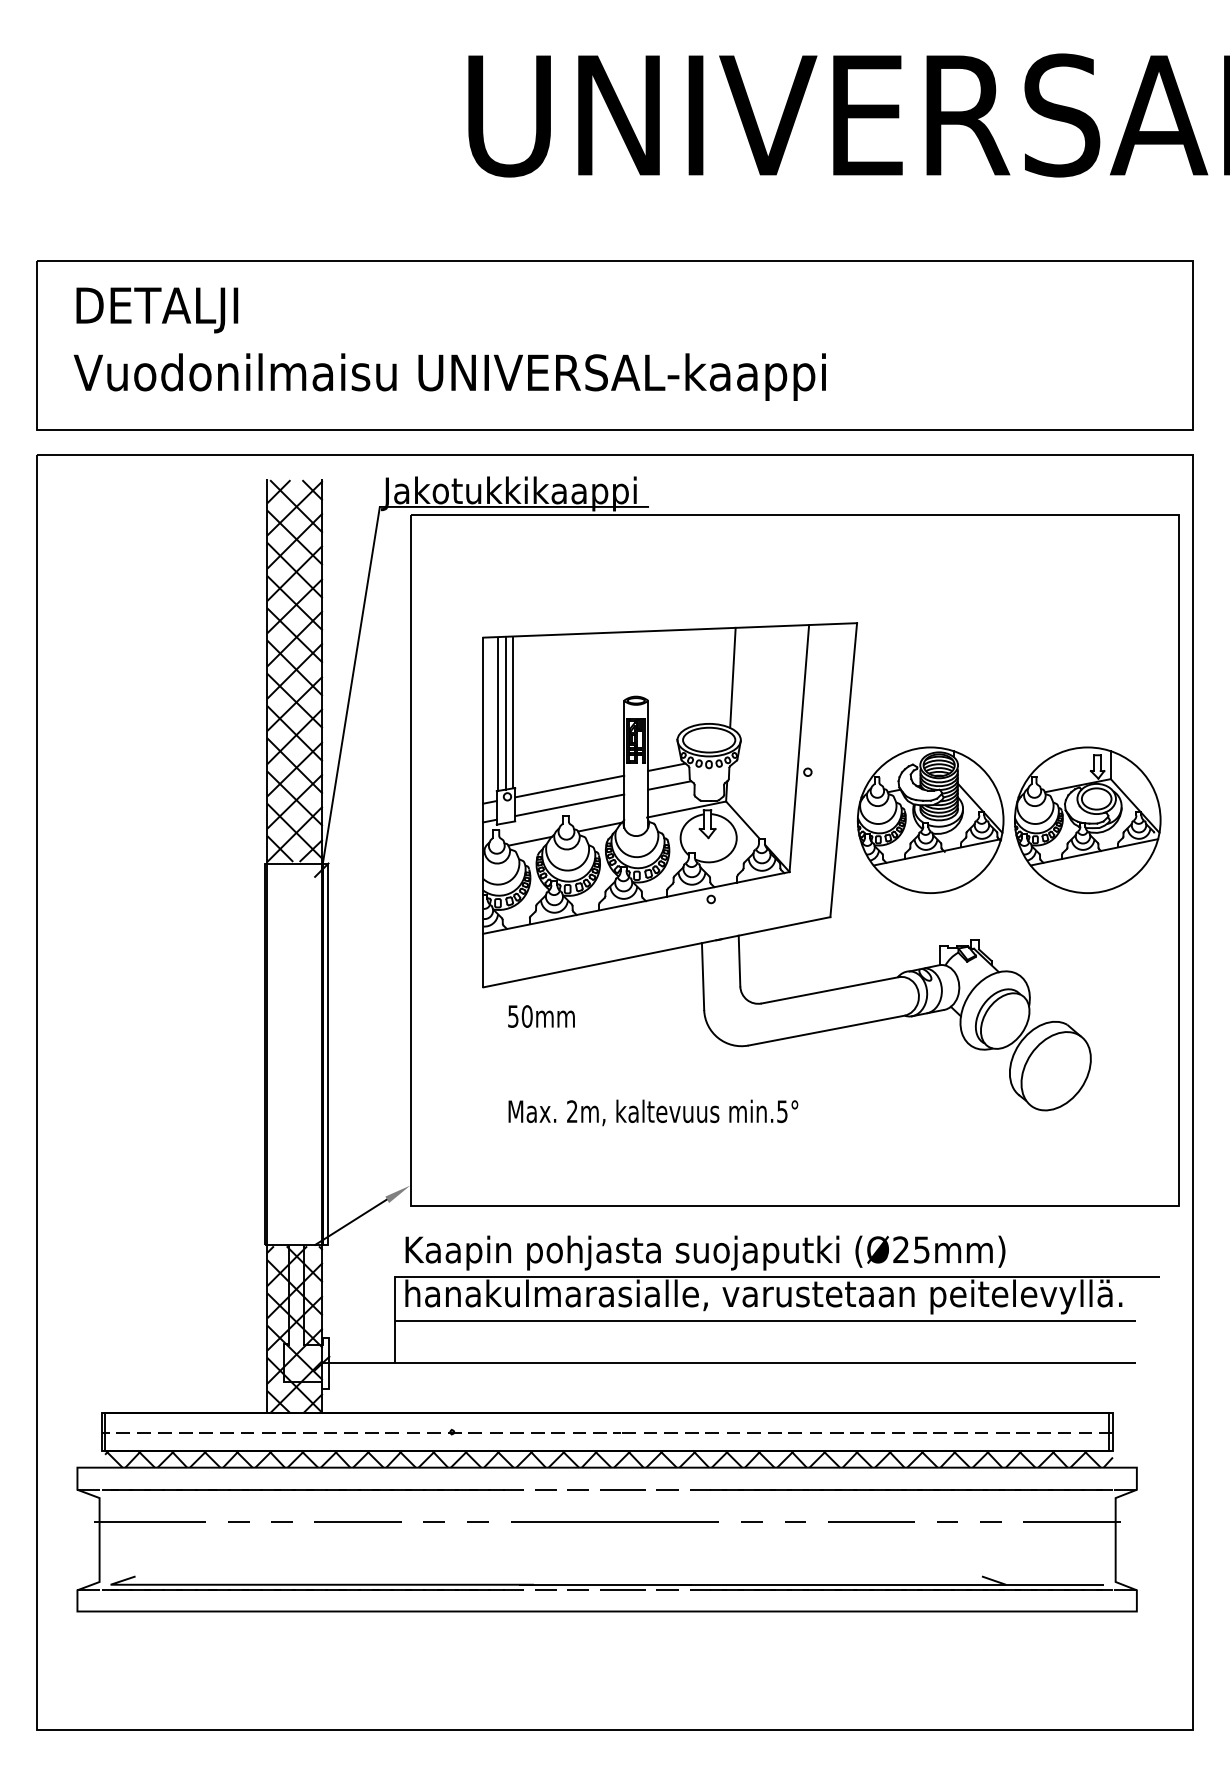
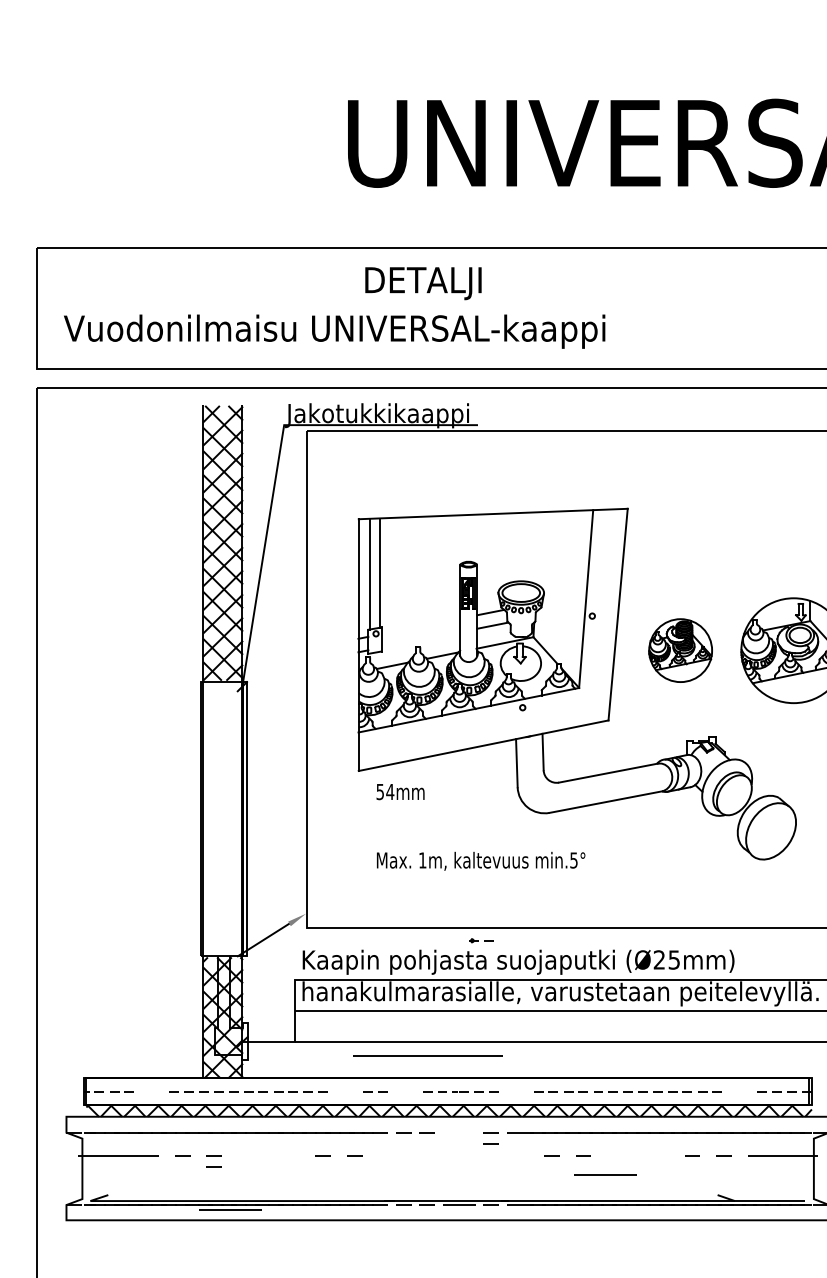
text: (157, 310) -> (423, 283), moved
line: (732, 677) -> (538, 547), removed
line: (505, 713) -> (374, 573), removed
line: (569, 786) -> (420, 626), removed
line: (569, 805) -> (420, 640), removed
part: (930, 819) -> (680, 650), size x0.6
text: (526, 1016) -> (389, 791), 50mm -> 54mm
text: (572, 1111) -> (422, 860), 2m, -> 1m,
part: (464, 1431) -> (481, 940), moved
line: (192, 1432) -> (149, 1091), removed
line: (544, 1432) -> (402, 1091), removed
line: (698, 1432) -> (513, 1091), removed
line: (1009, 1432) -> (737, 1091), removed
line: (622, 1489) -> (458, 1132), removed
line: (667, 1505) -> (491, 1144), added
line: (357, 1521) -> (229, 1209), moved
line: (614, 1521) -> (427, 1055), moved
line: (871, 1521) -> (605, 1174), moved
line: (281, 1537) -> (213, 1167), added

